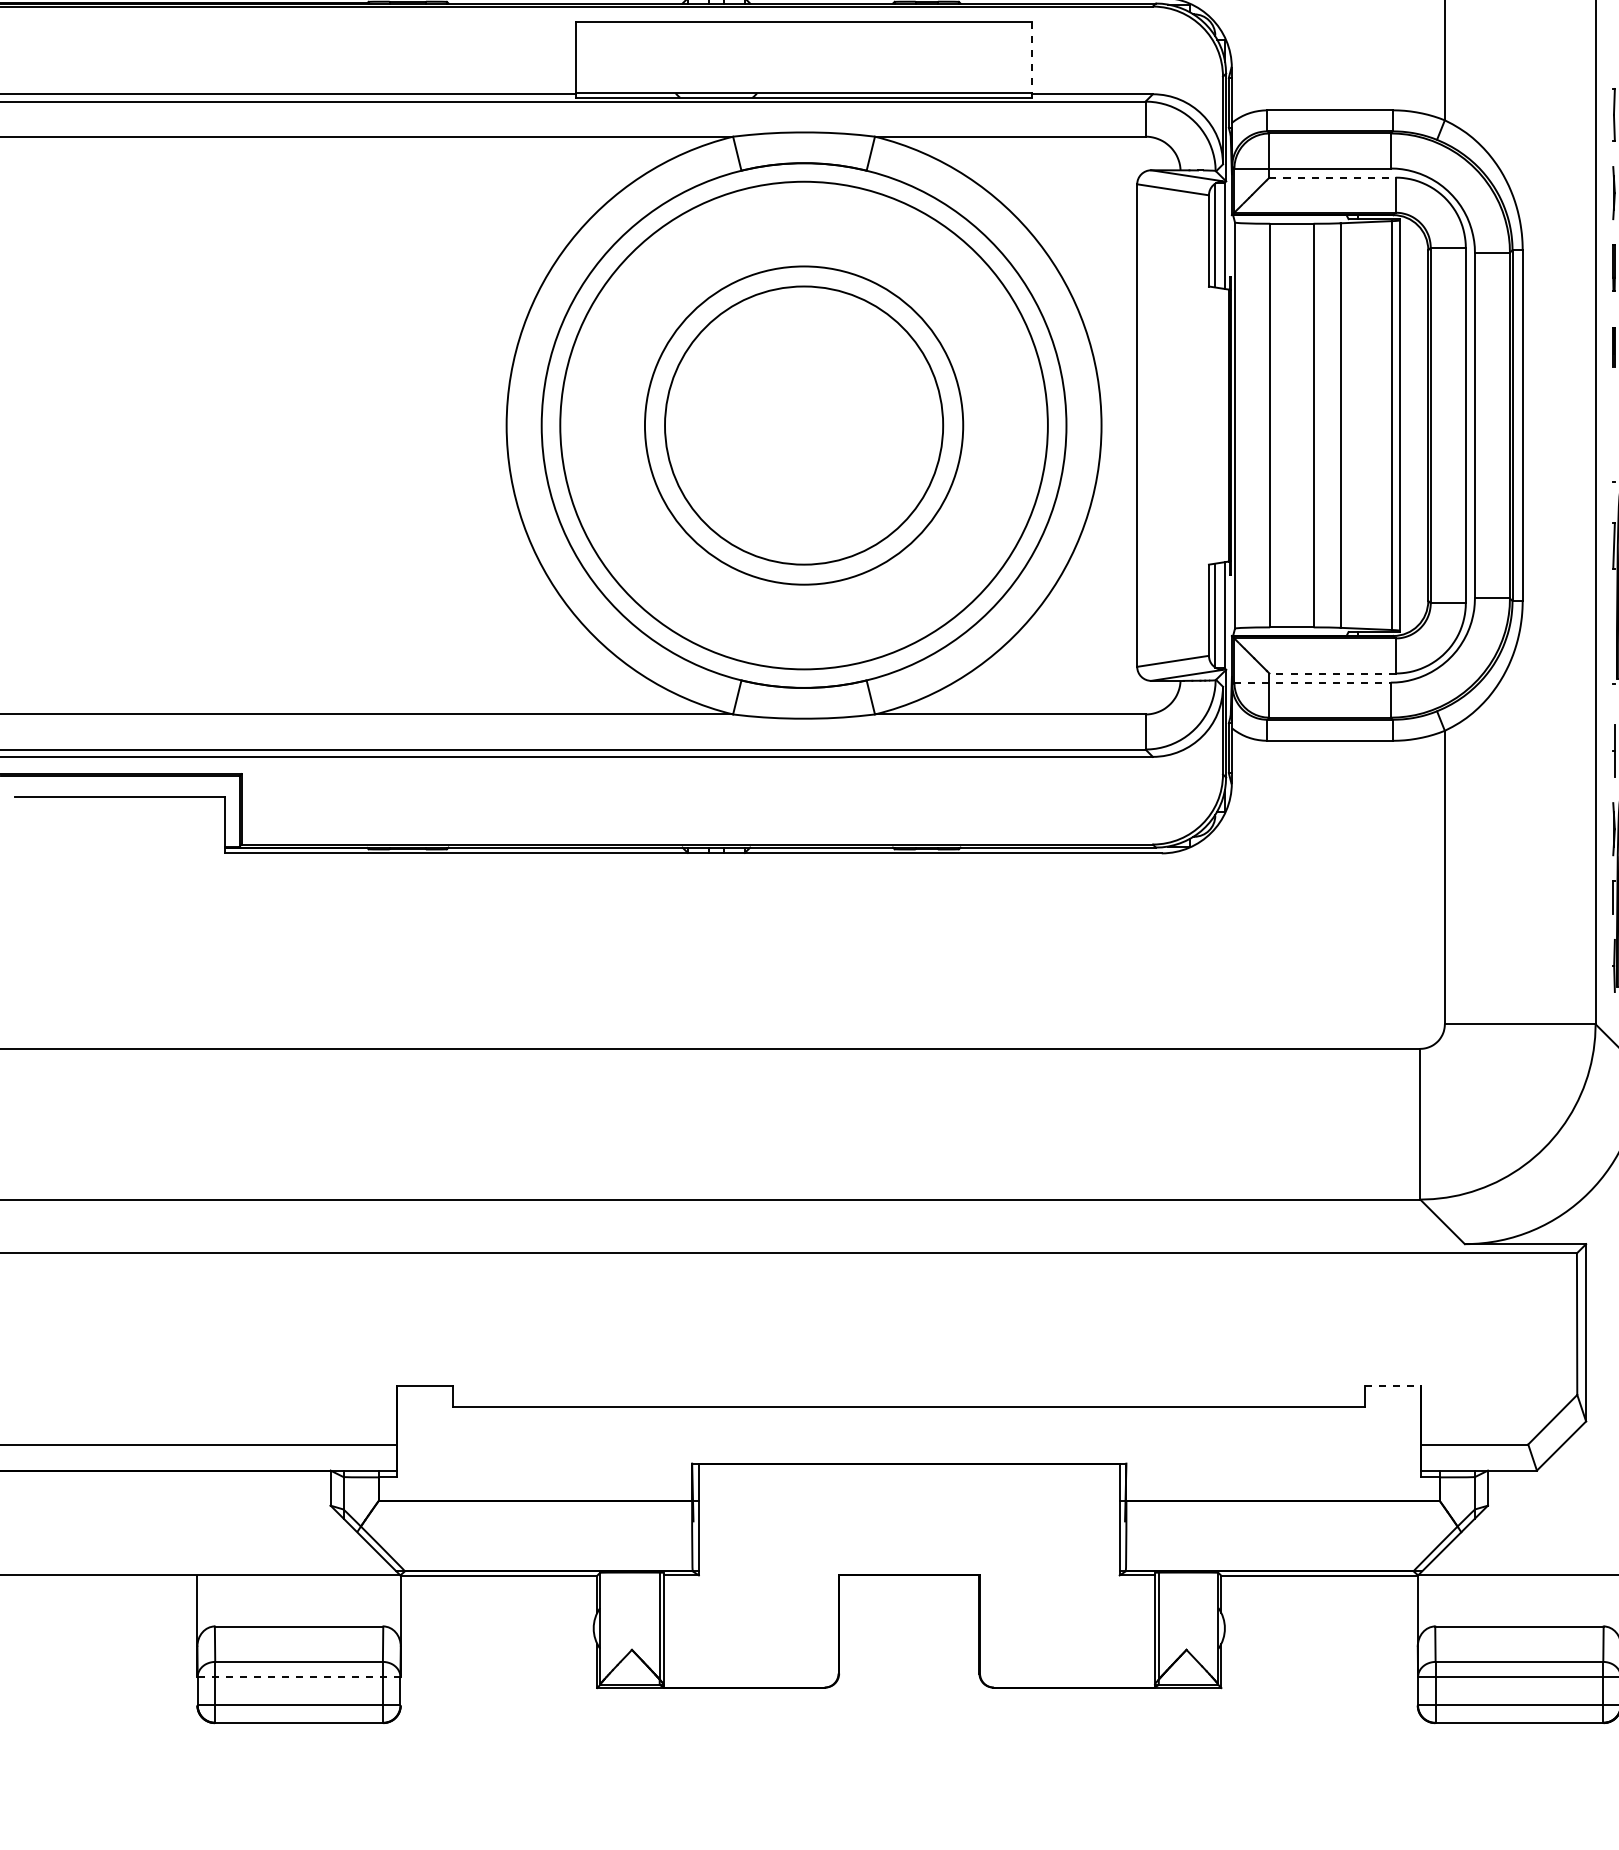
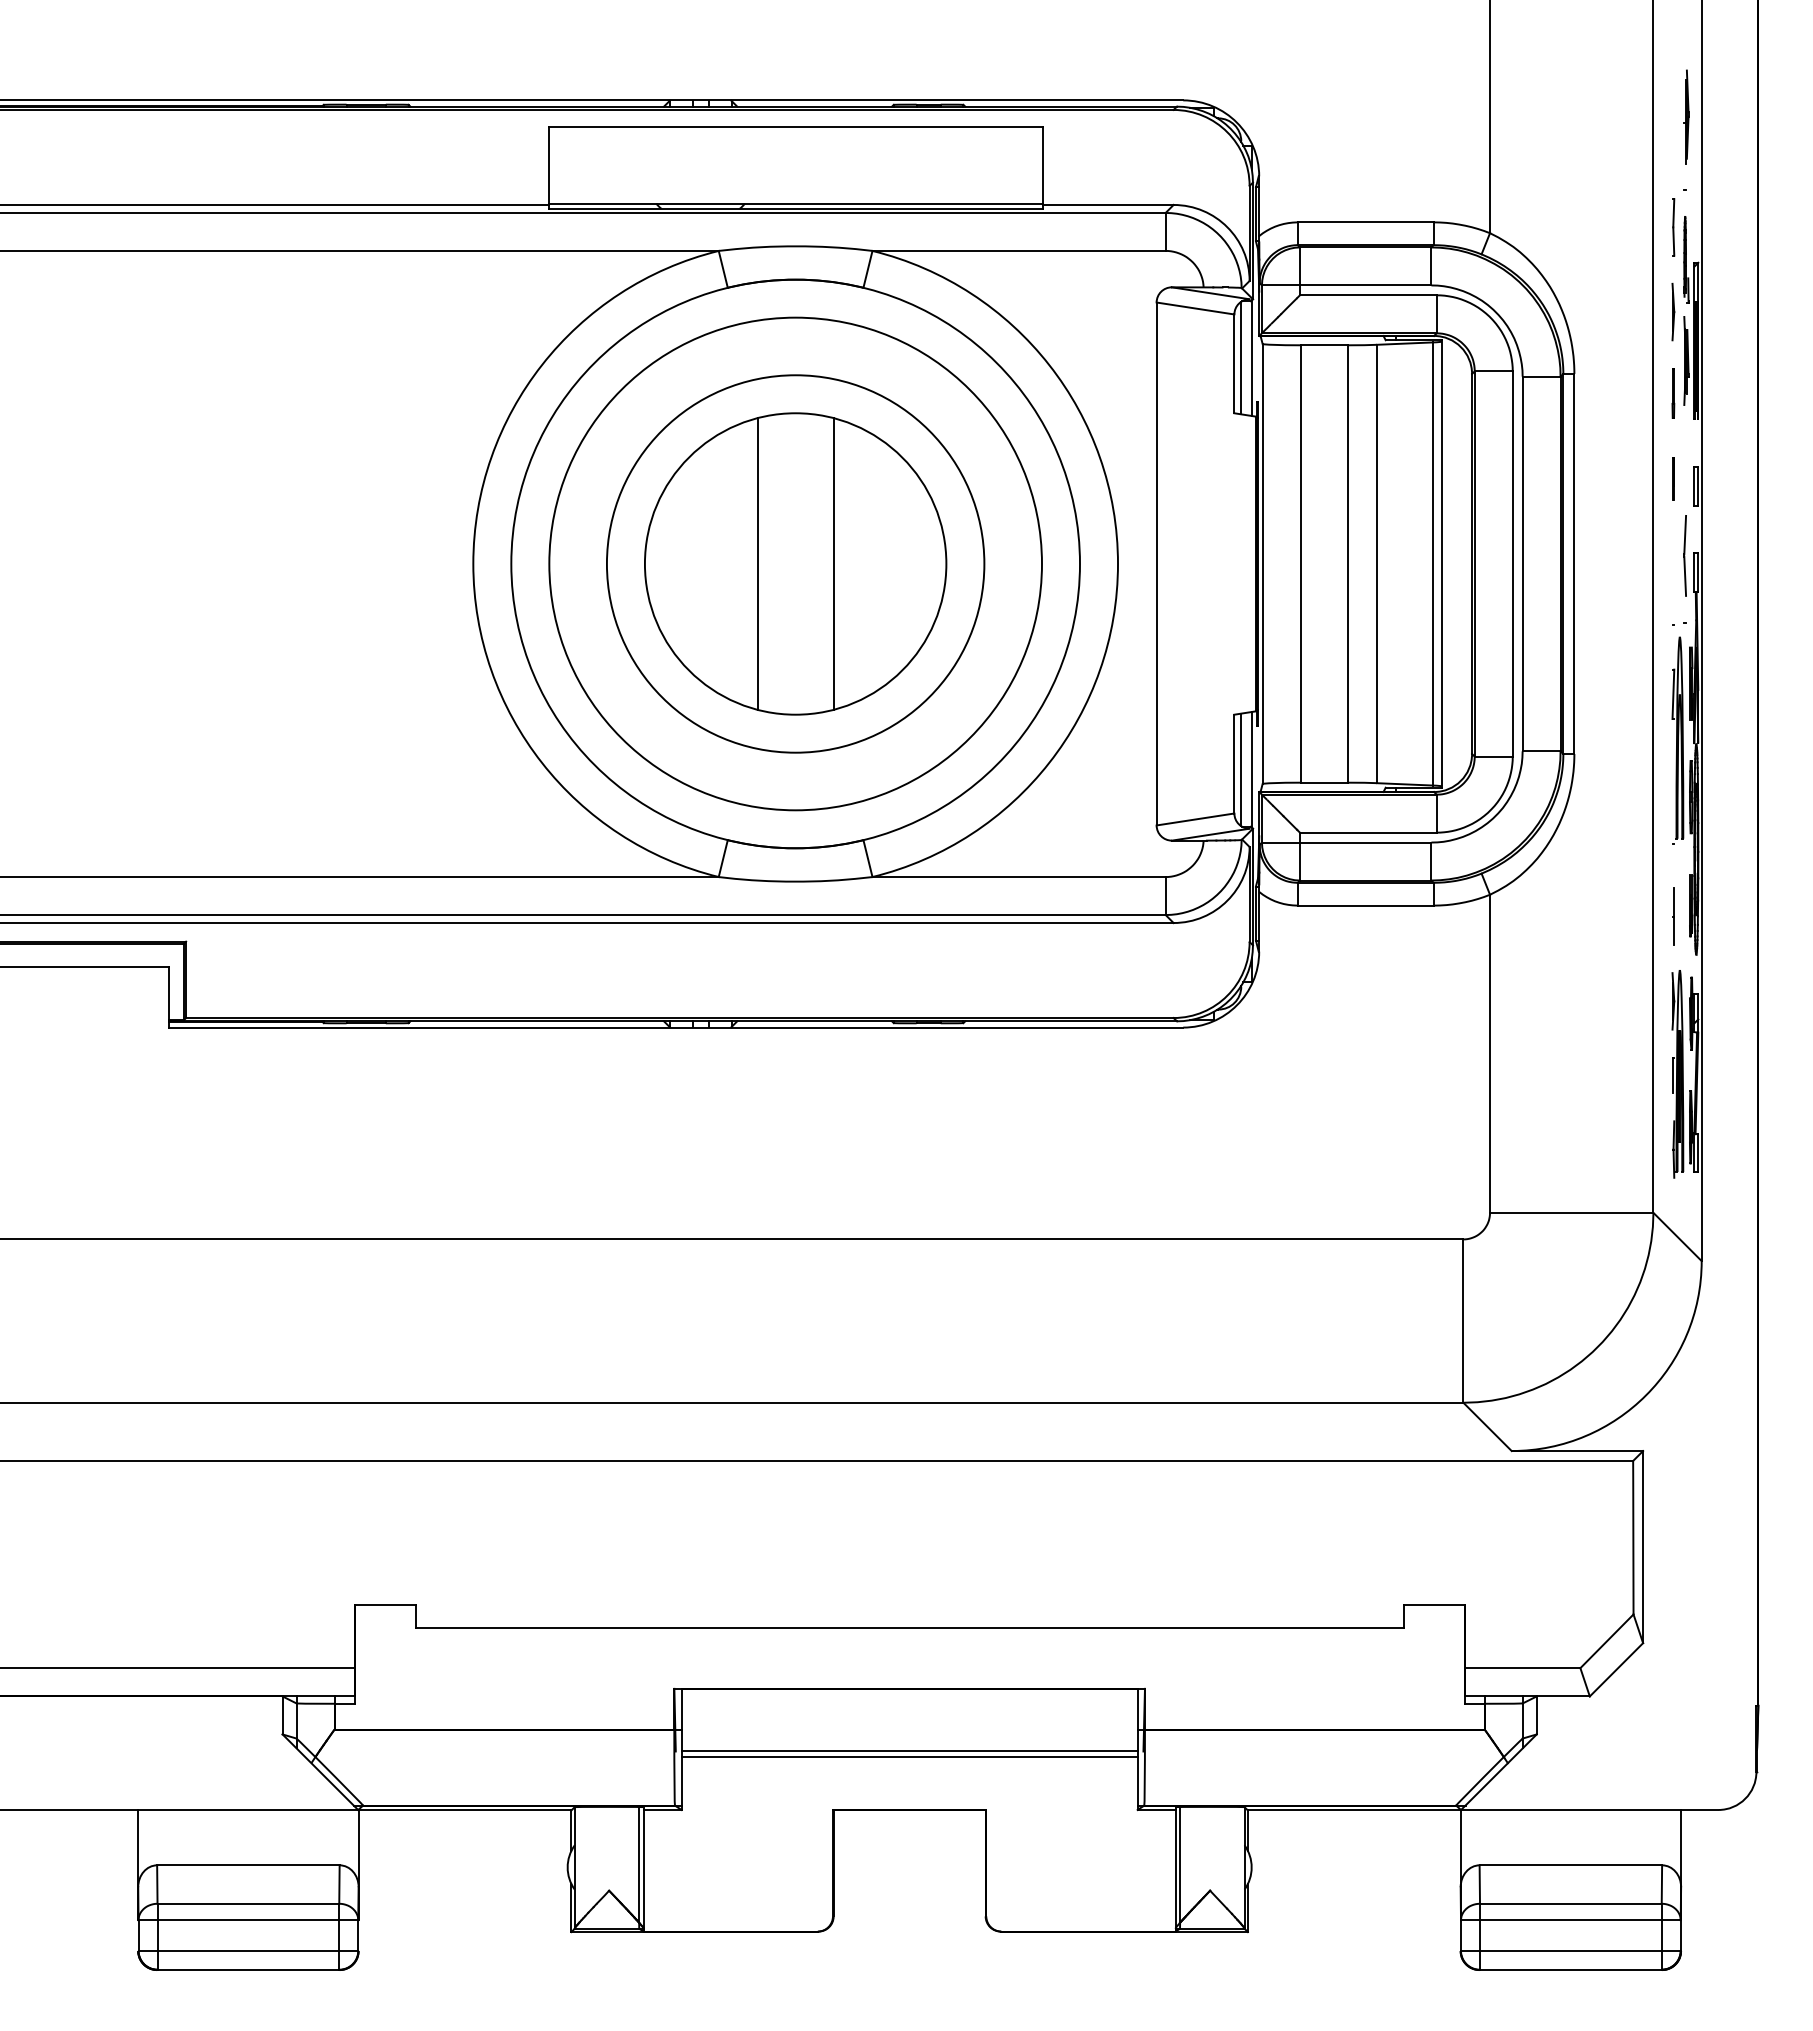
line: (1031, 60) -> (1042, 168), dashed -> solid
line: (1332, 177) -> (1368, 295), dashed -> solid
line: (768, 425) -> (757, 563), added
circle: (803, 425) -> (795, 563), size x0.71
circle: (803, 425) -> (795, 563), size x1.43
line: (839, 425) -> (833, 563), added
line: (1331, 673) -> (1367, 832), dashed -> solid
line: (1312, 682) -> (1346, 842), dashed -> solid
line: (1393, 1386) -> (1434, 1605), dashed -> solid
line: (909, 1521) -> (909, 1751), added
line: (909, 1526) -> (909, 1757), added
line: (299, 1677) -> (248, 1920), dashed -> solid

